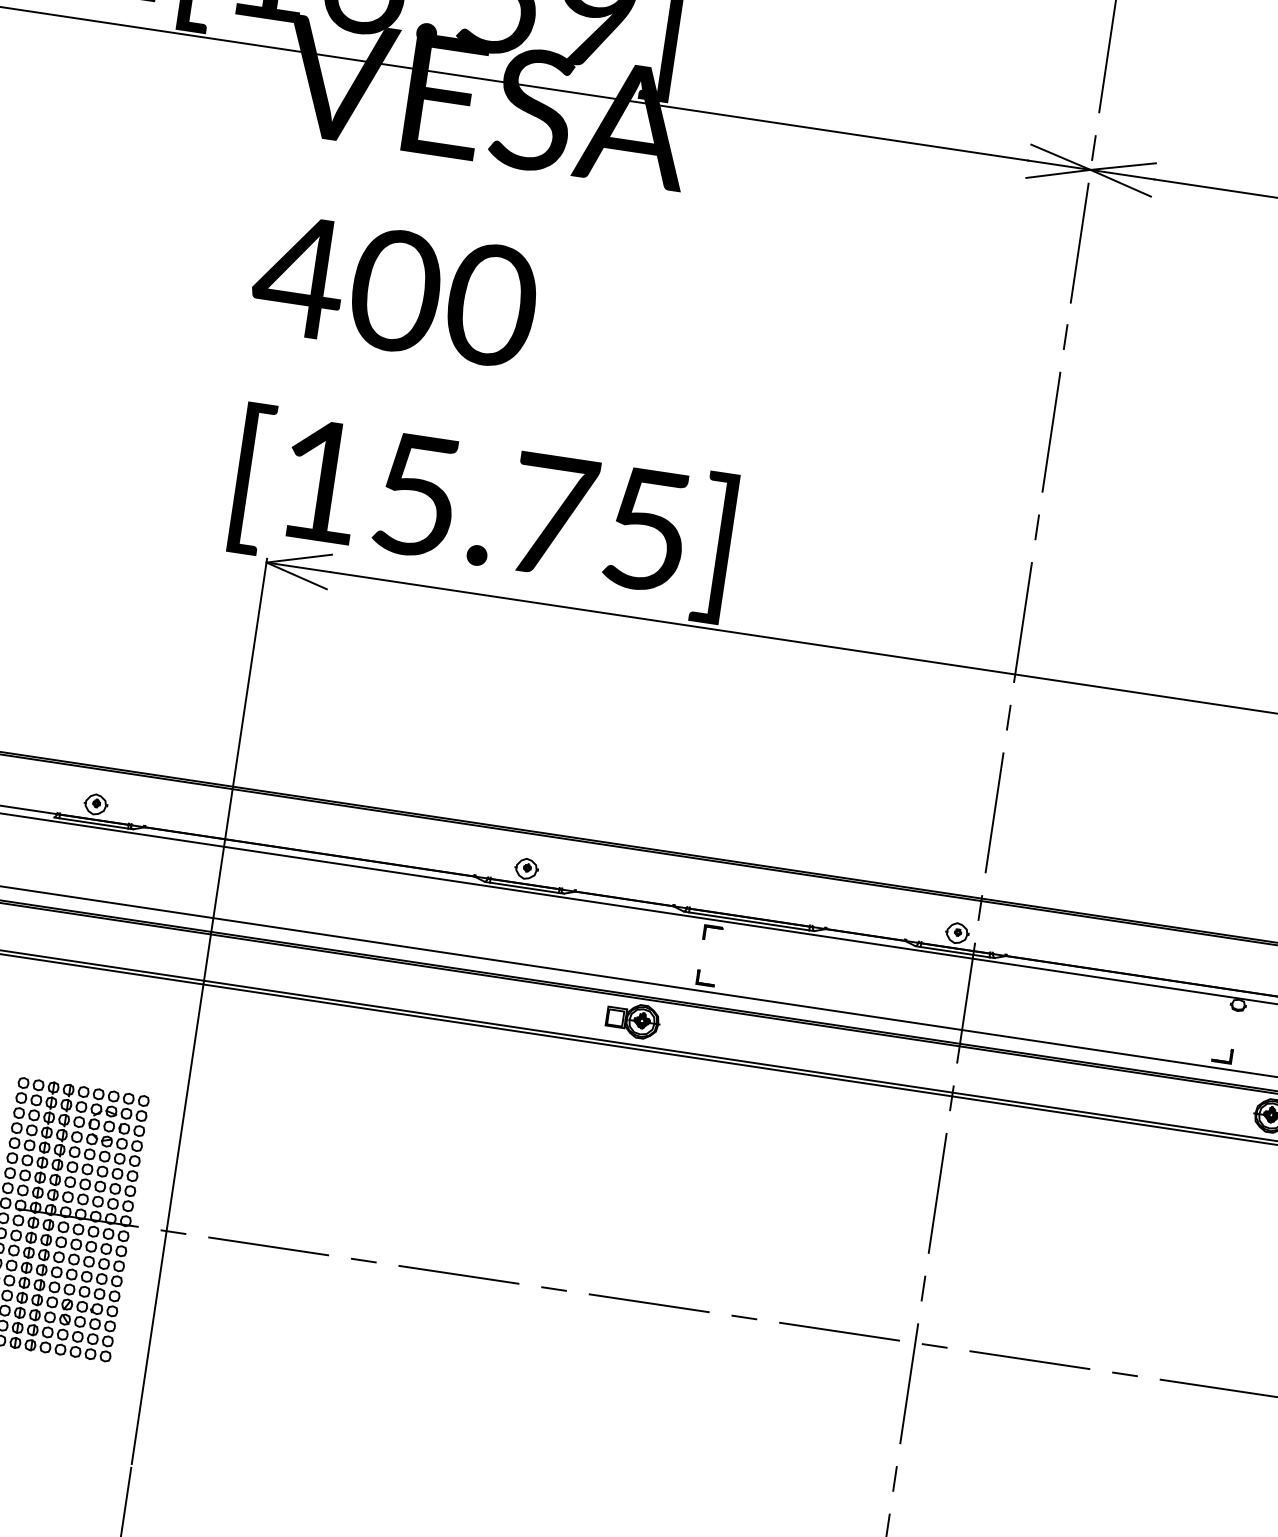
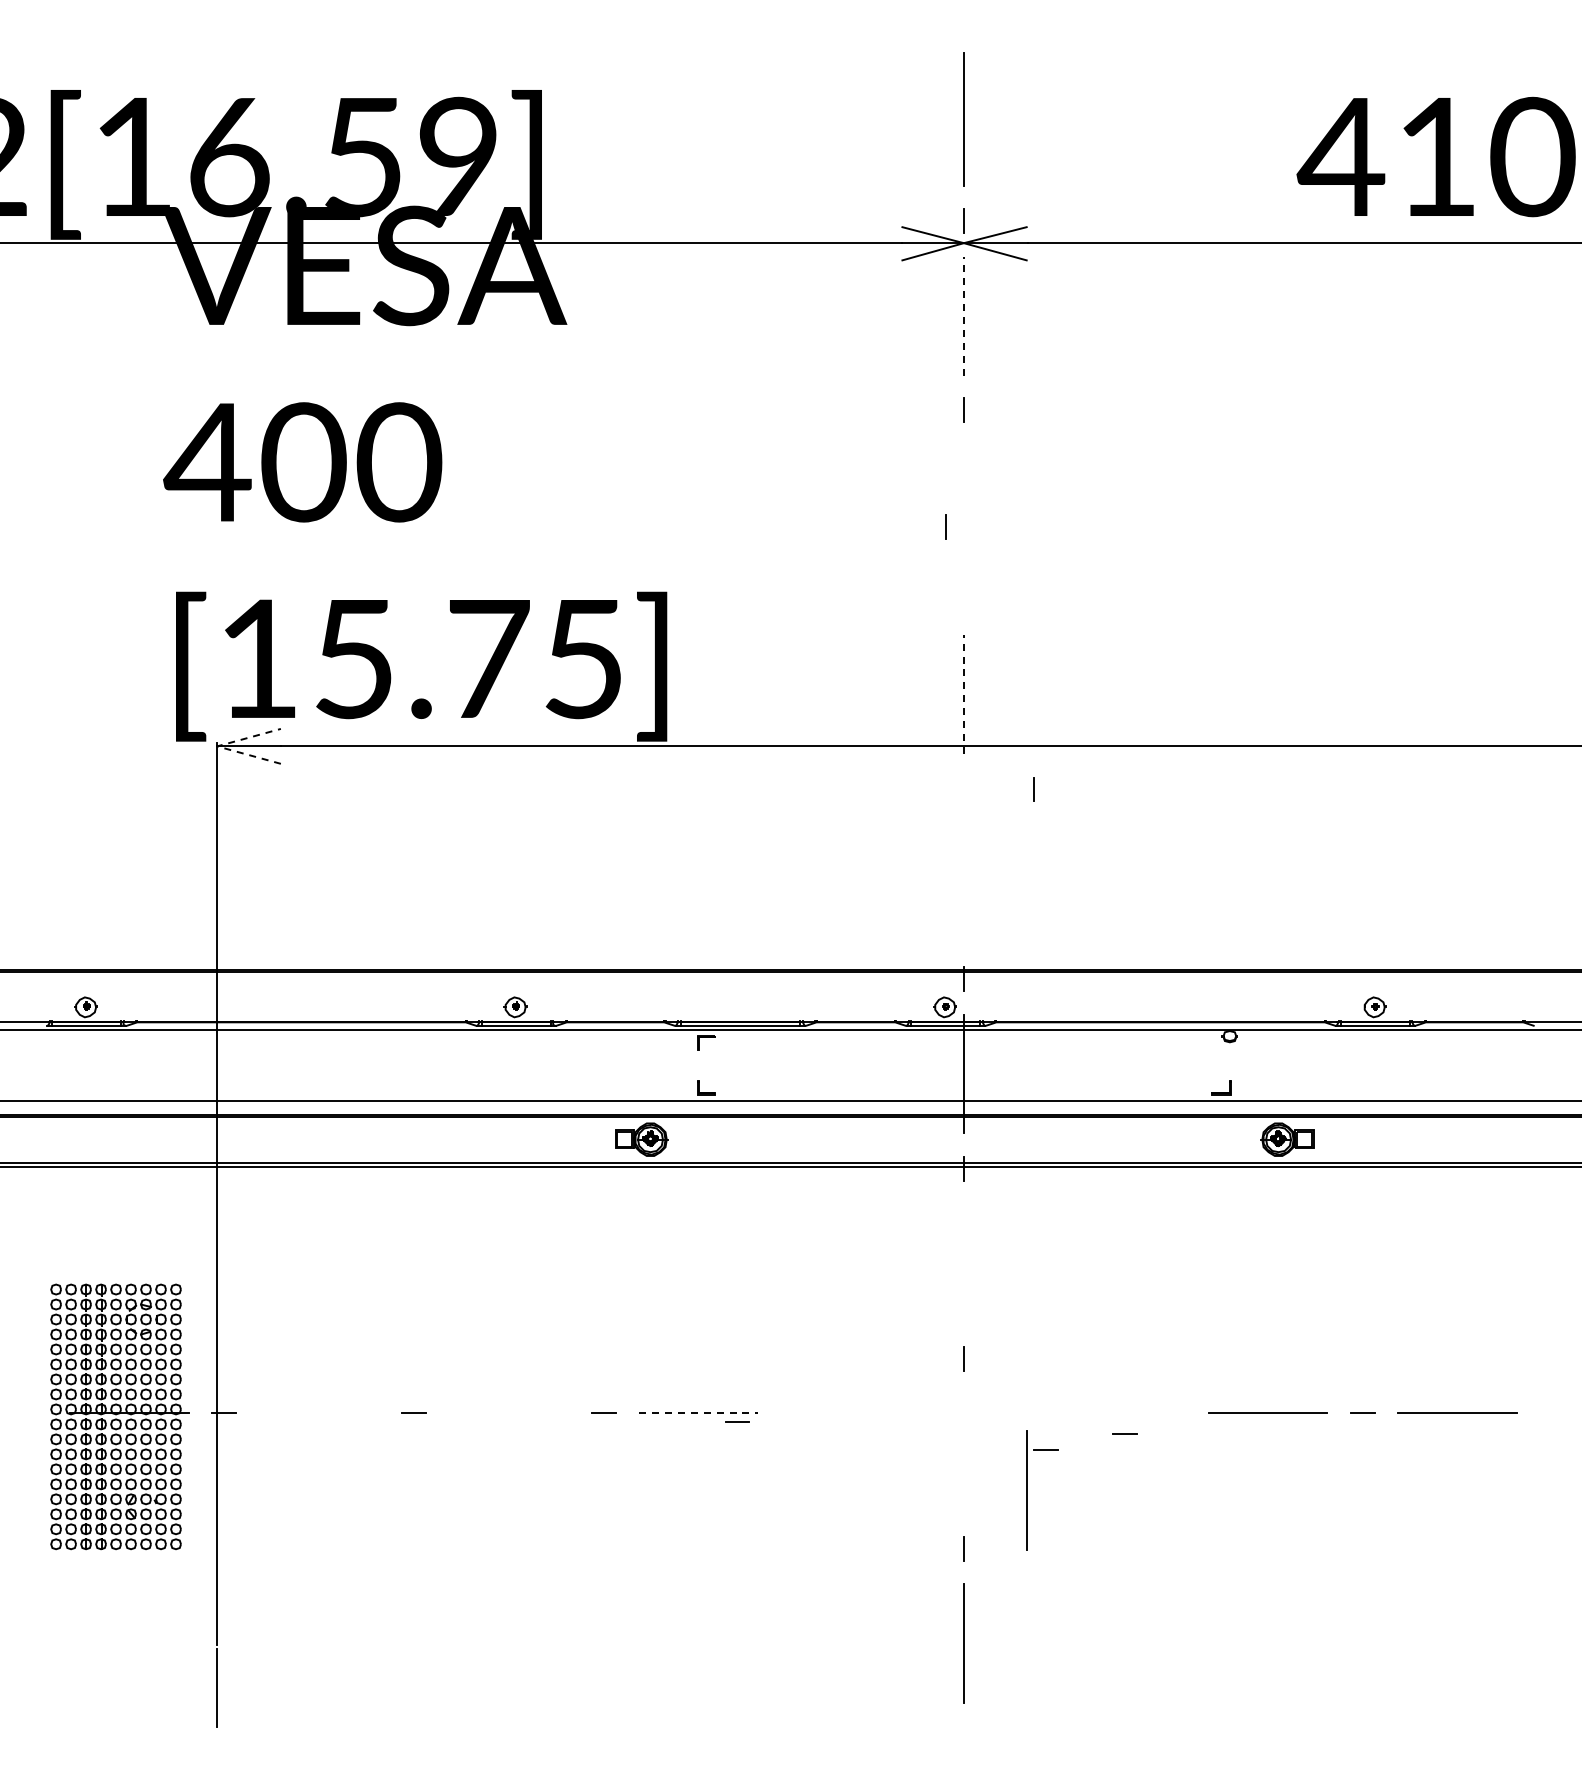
line: (1079, 242) -> (963, 315), solid -> dashed
line: (1051, 431) -> (963, 504), removed
line: (1036, 527) -> (945, 526), moved
line: (266, 562) -> (217, 746), solid -> dashed
line: (1022, 622) -> (963, 694), solid -> dashed
line: (1008, 717) -> (1033, 789), moved
line: (994, 812) -> (963, 884), removed
line: (937, 1192) -> (963, 1263), removed
line: (268, 1246) -> (318, 1413), removed
line: (458, 1275) -> (508, 1413), removed
line: (650, 1303) -> (699, 1413), solid -> dashed
line: (744, 1316) -> (737, 1421), moved
line: (839, 1332) -> (888, 1413), removed
line: (1029, 1360) -> (1077, 1413), removed
line: (1124, 1373) -> (1124, 1433), moved
part: (909, 1383) -> (1027, 1490), moved

